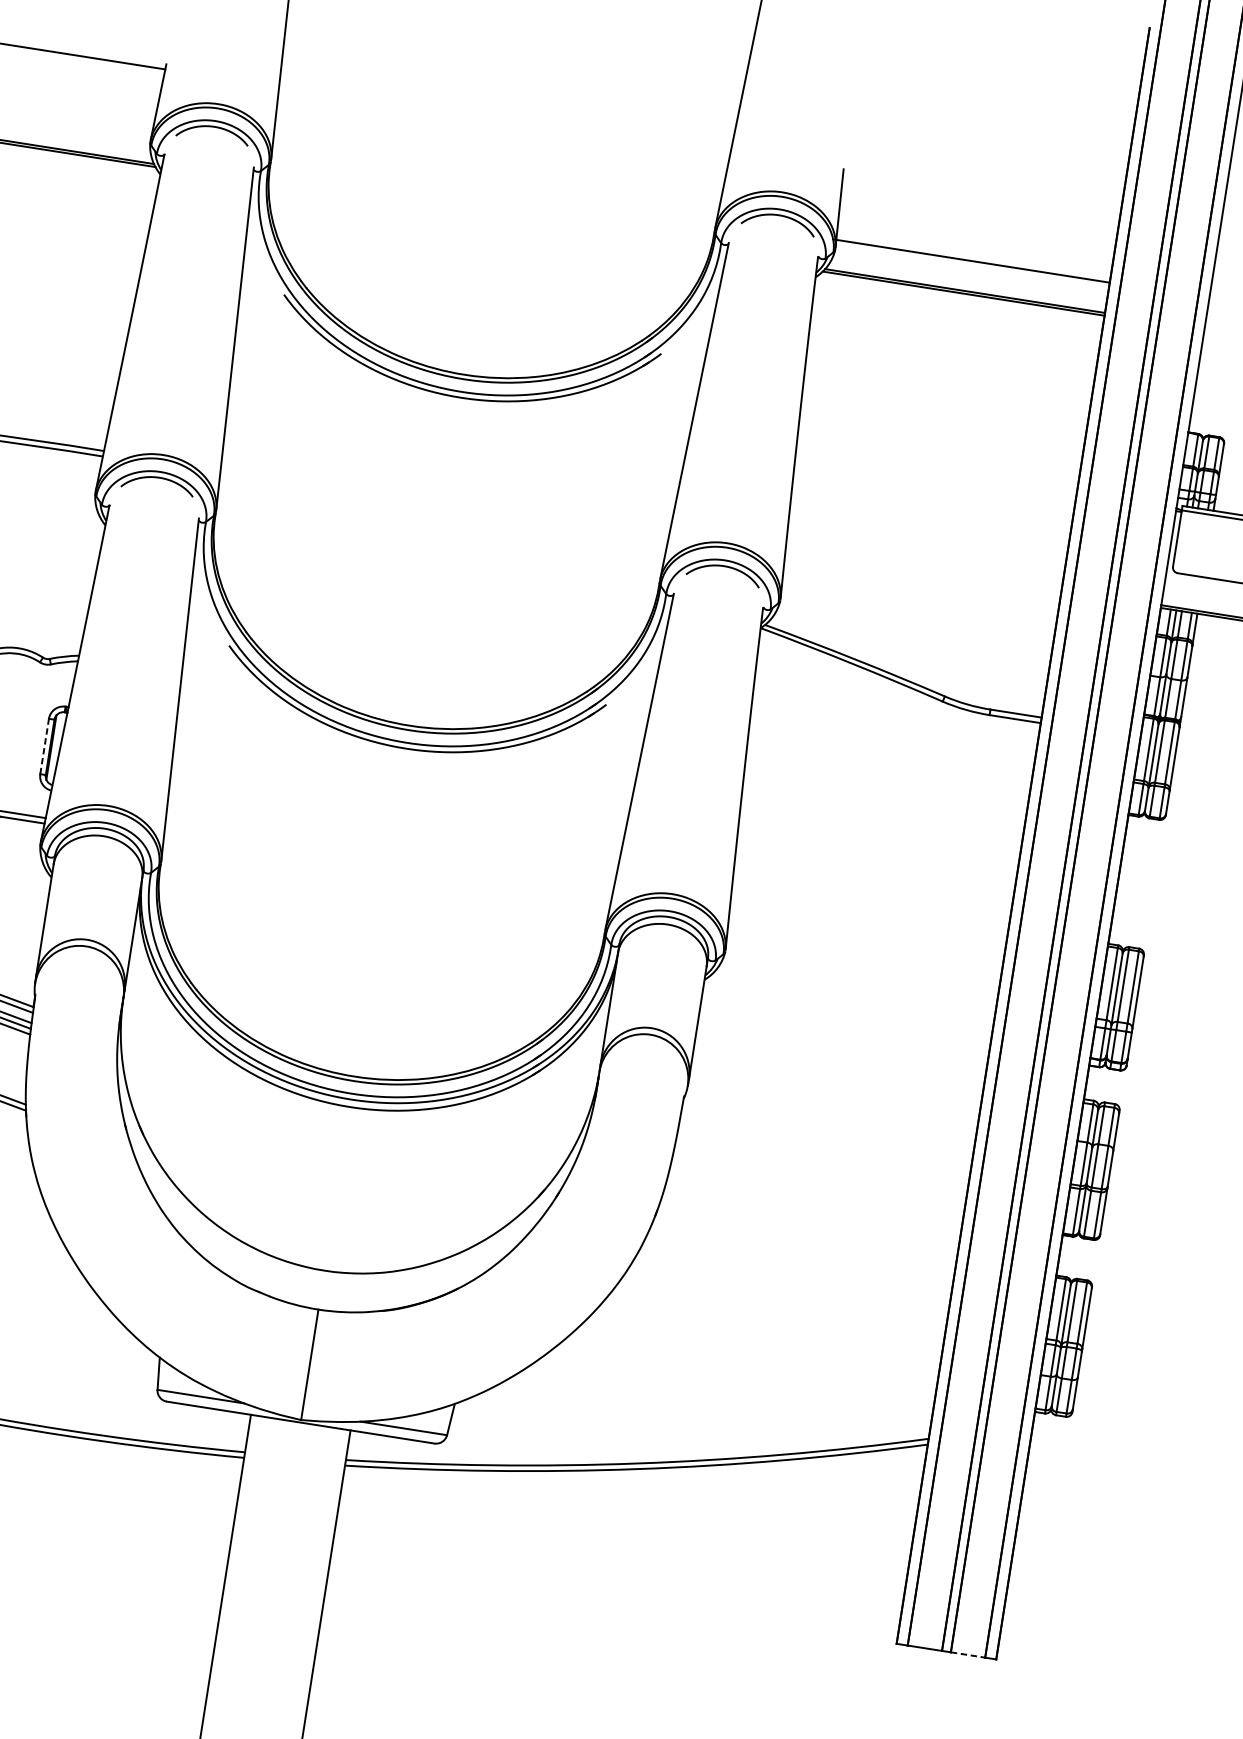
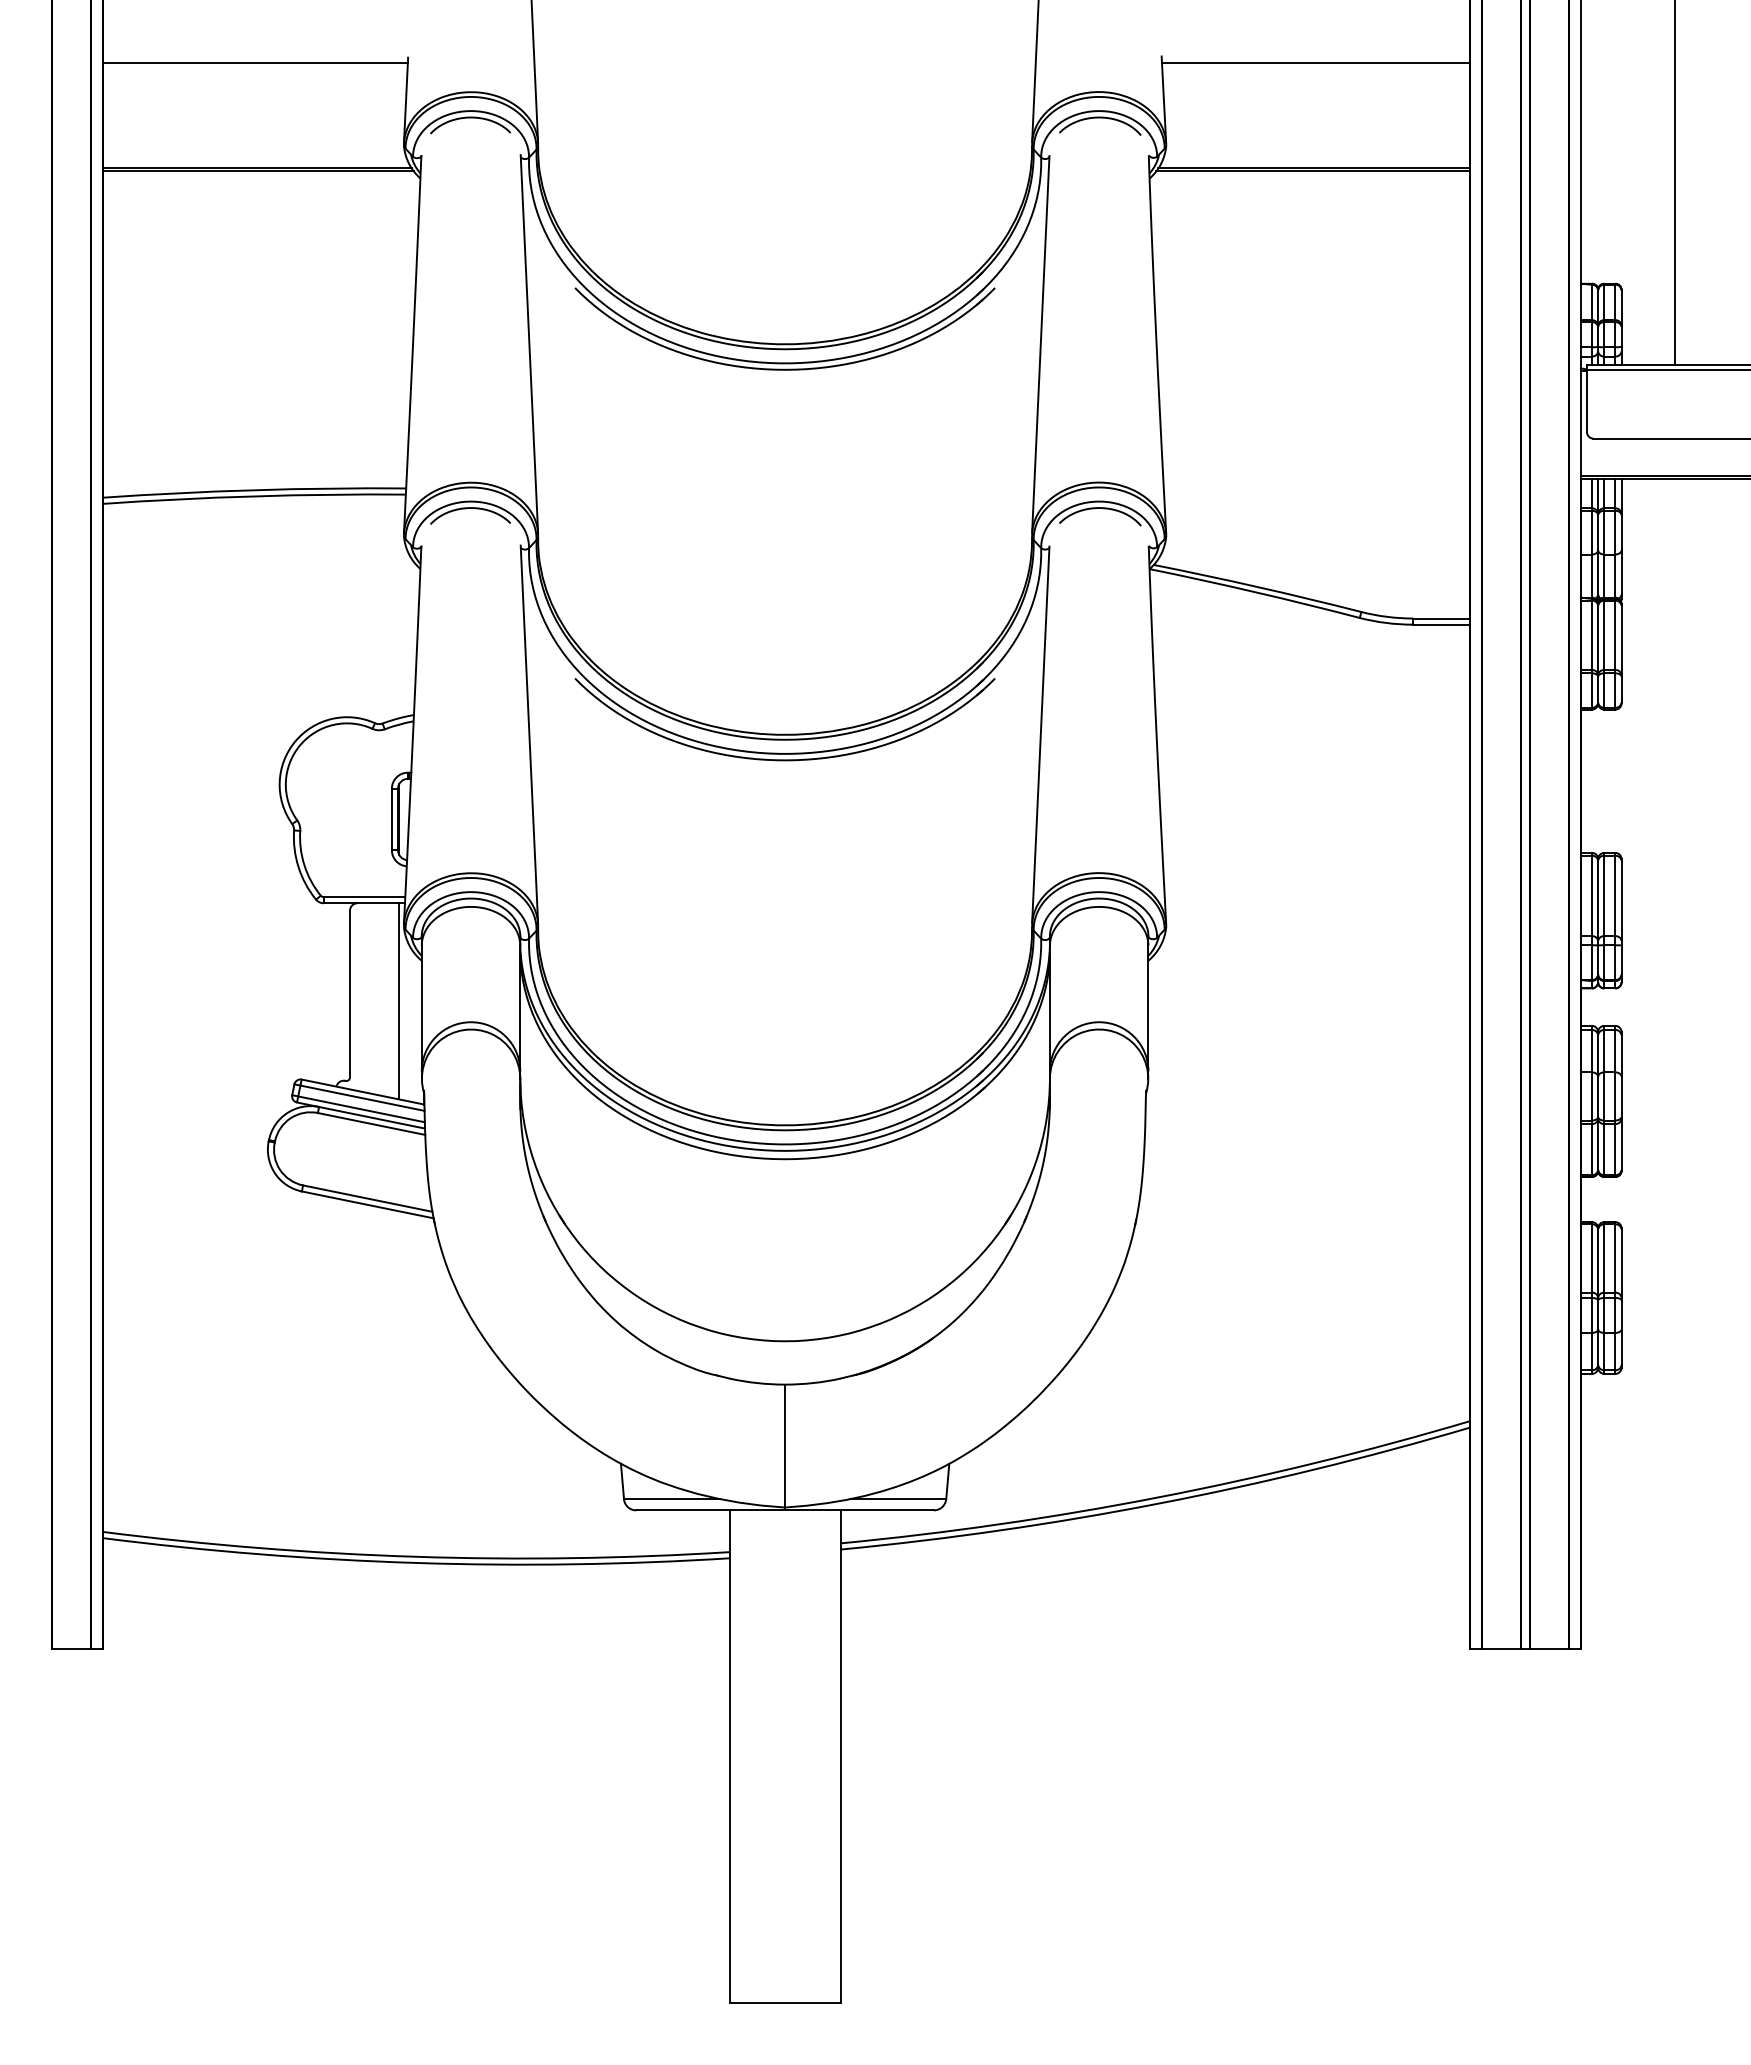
line: (971, 261) -> (1316, 63), moved
line: (44, 746) -> (391, 819), dashed -> solid
line: (25, 911) -> (399, 1001), added
line: (968, 1655) -> (1550, 1649), dashed -> solid

